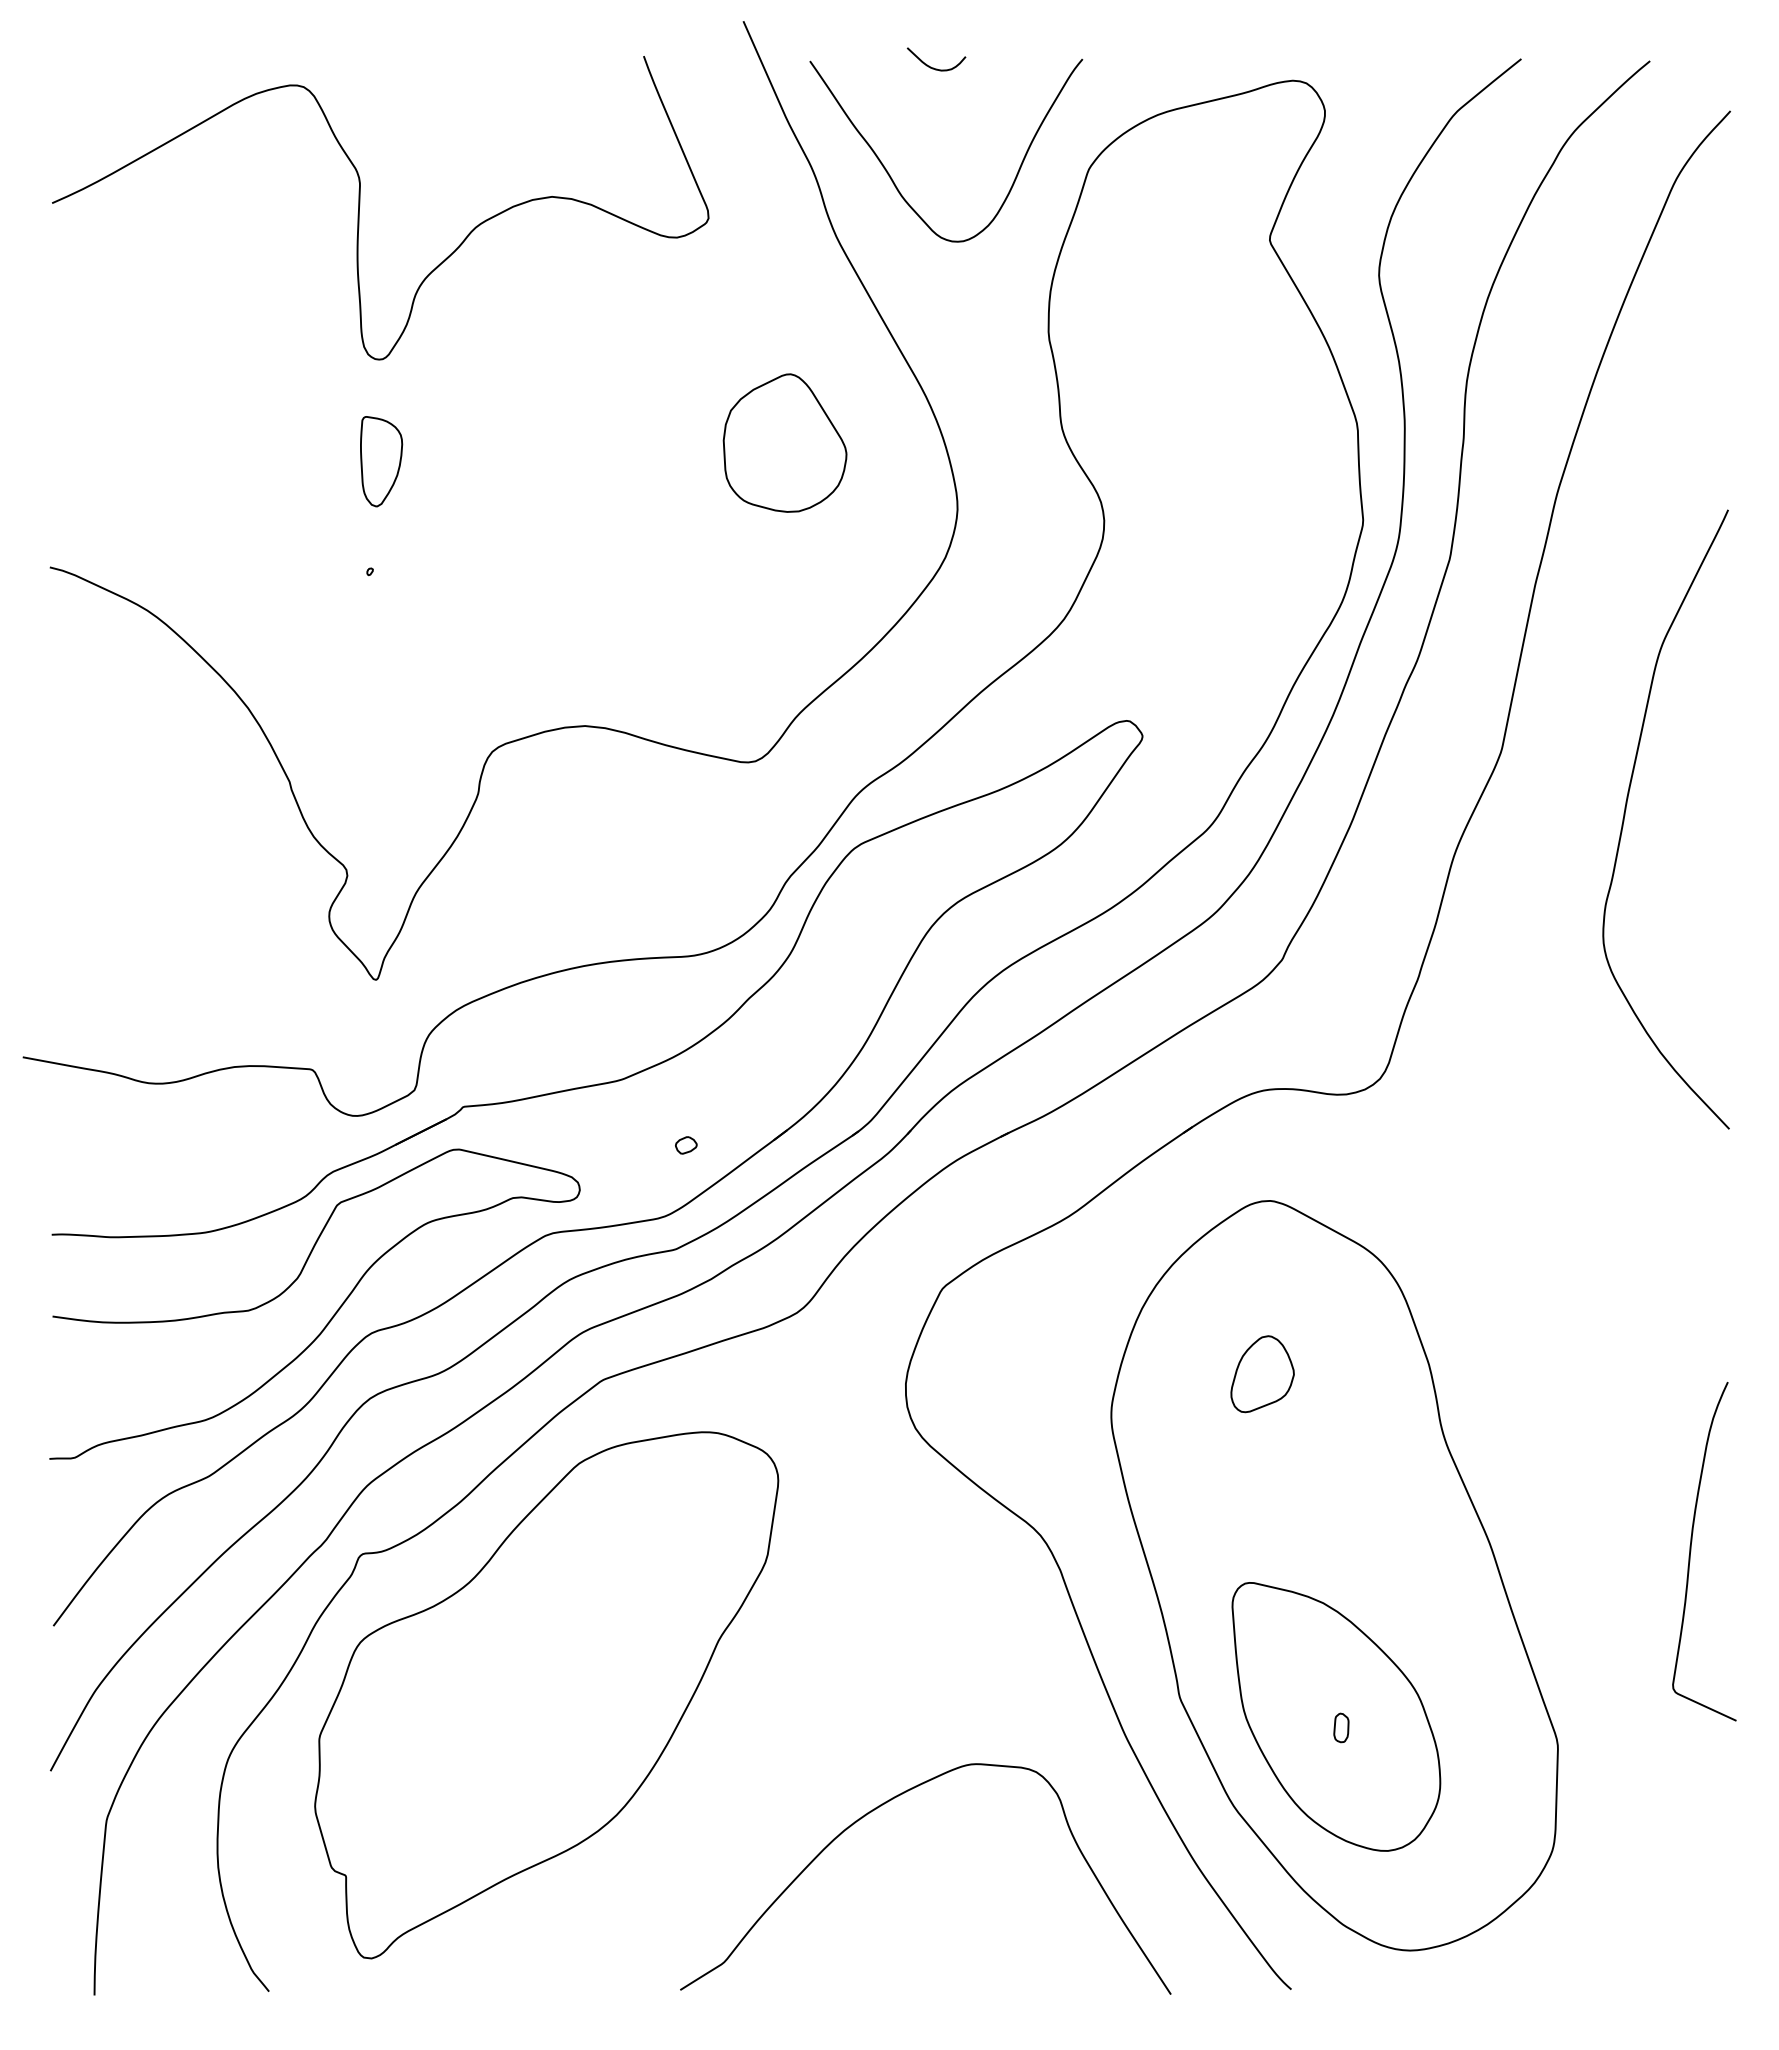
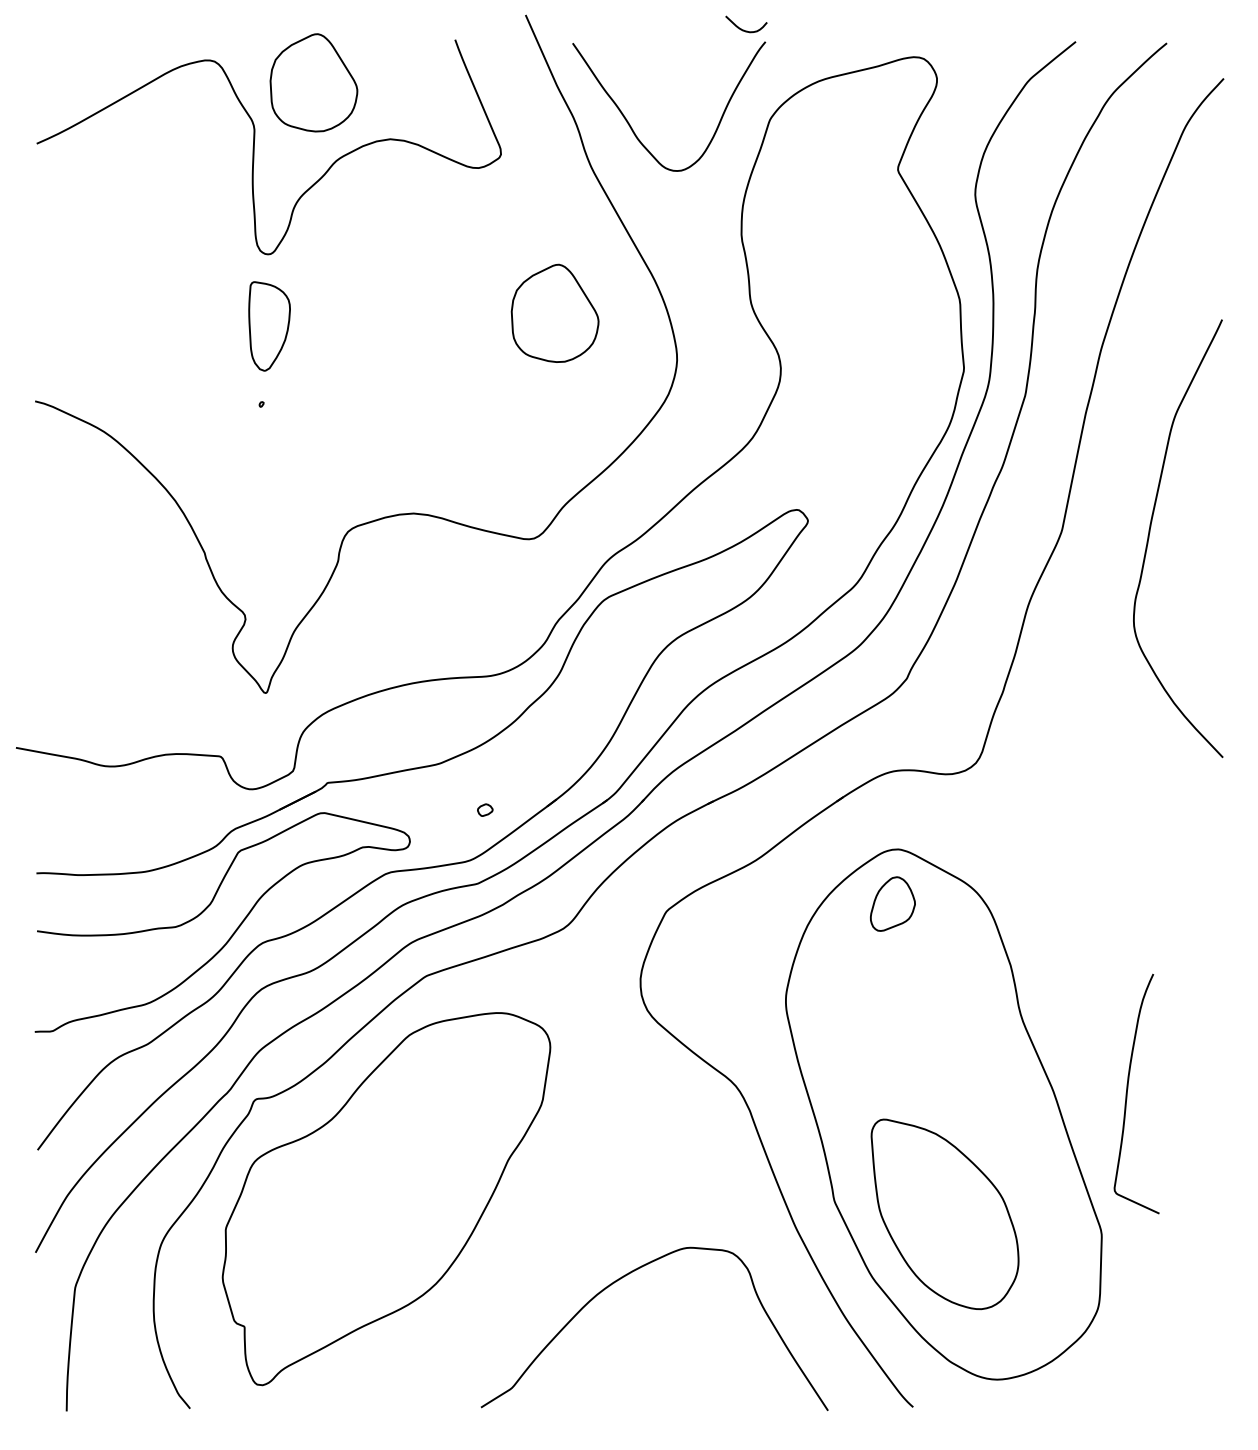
curve: (933, 67) -> (744, 30), moved
part: (443, 116) -> (313, 82), added
part: (381, 461) -> (269, 326), size x1.4
curve: (1626, 810) -> (1150, 532), moved
part: (1262, 1374) -> (892, 904), moved
curve: (1691, 1551) -> (1127, 1093), moved
part: (1341, 1727) -> (948, 1221), removed

